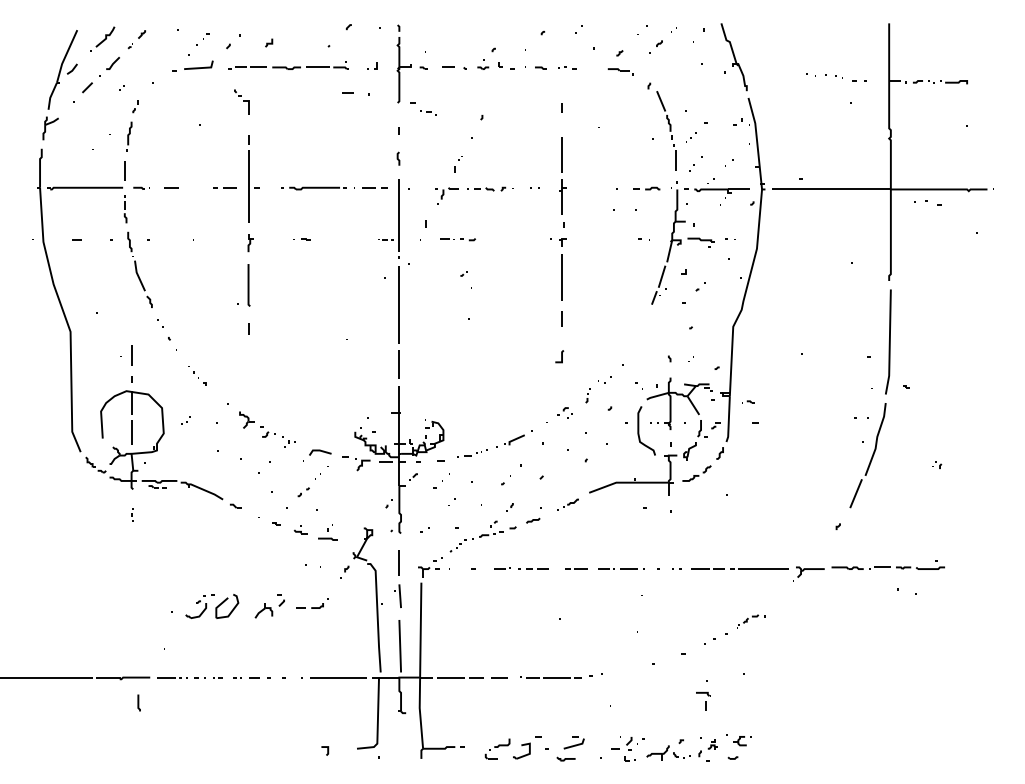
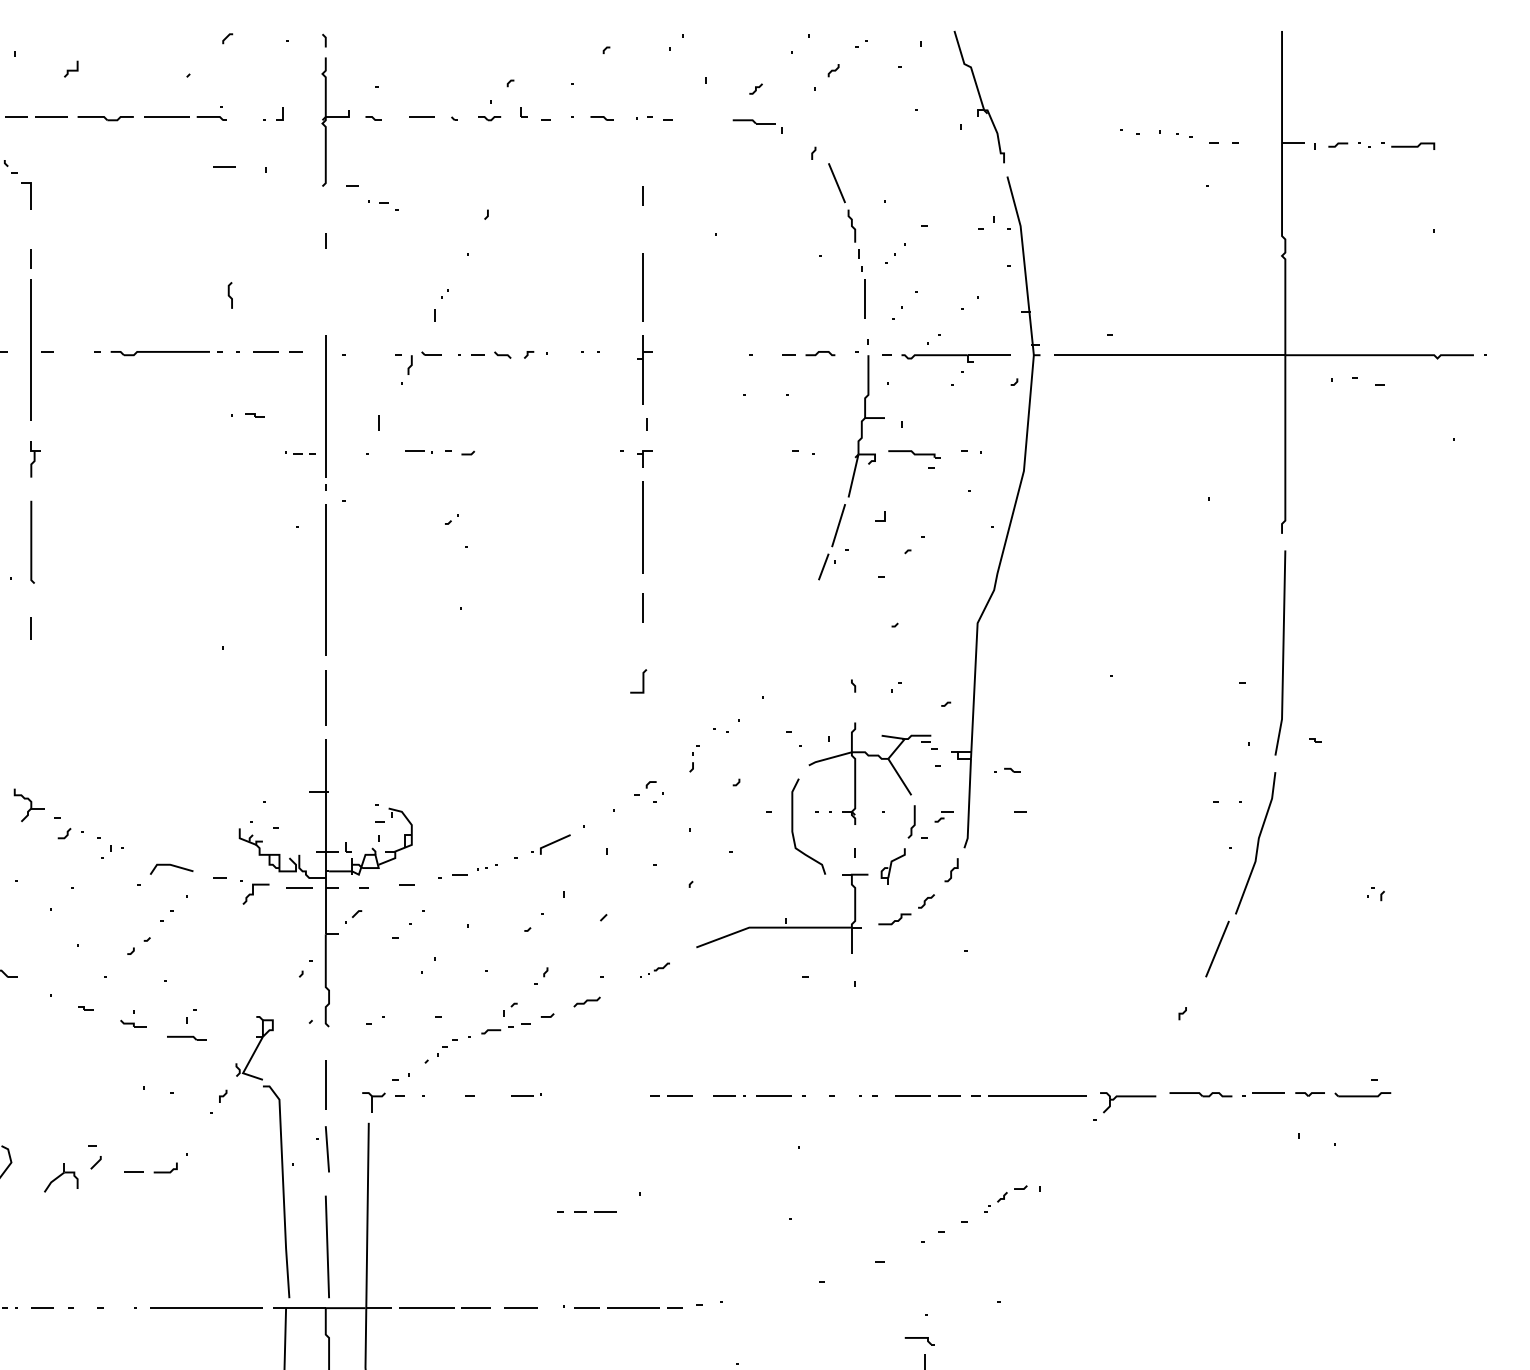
line: (398, 158) -> (230, 294), moved
part: (301, 239) -> (246, 415), moved
part: (567, 504) -> (654, 970), size x0.7
line: (532, 568) -> (585, 1210), moved

